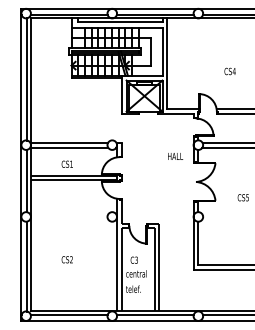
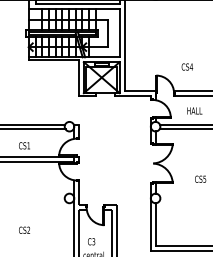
text: (229, 71) -> (186, 67), moved
text: (175, 156) -> (194, 111), moved
text: (66, 259) -> (23, 230), moved

